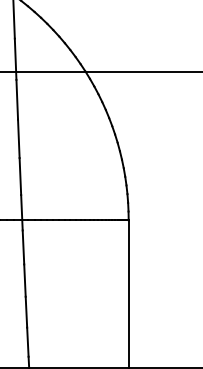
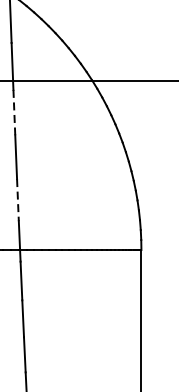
line: (17, 99) -> (14, 112), solid -> dashed
line: (20, 177) -> (18, 201), solid -> dashed

